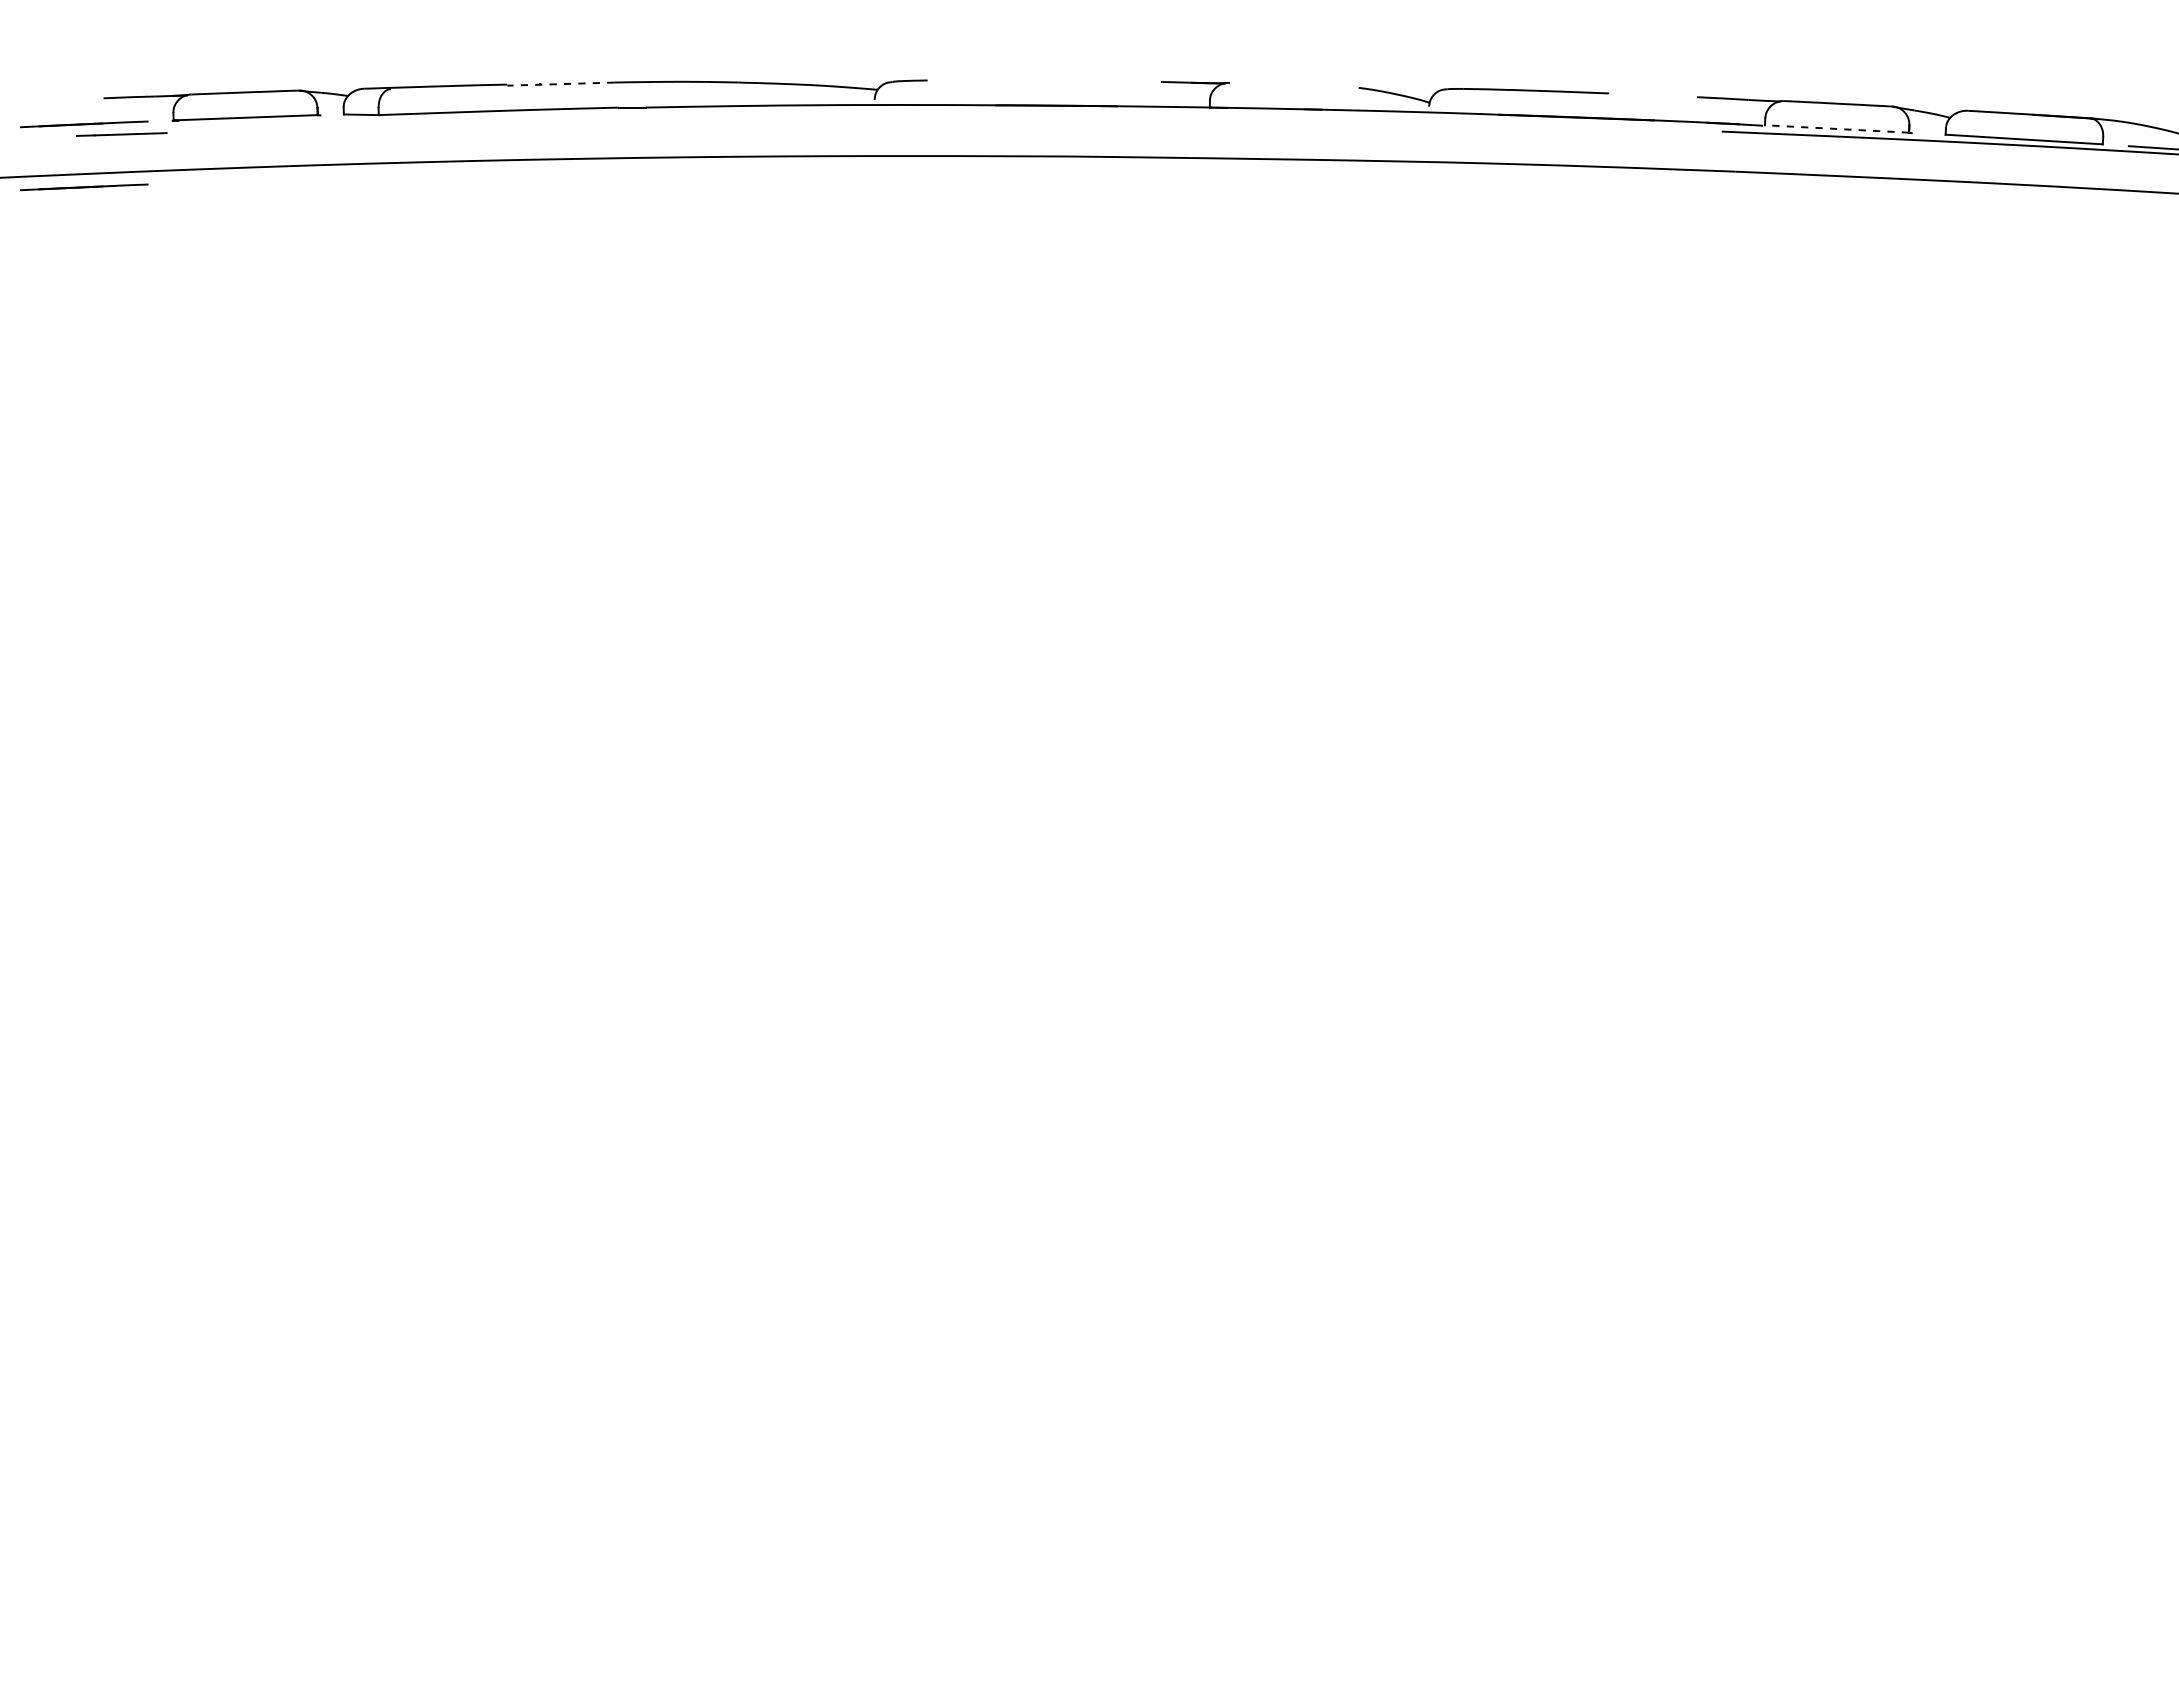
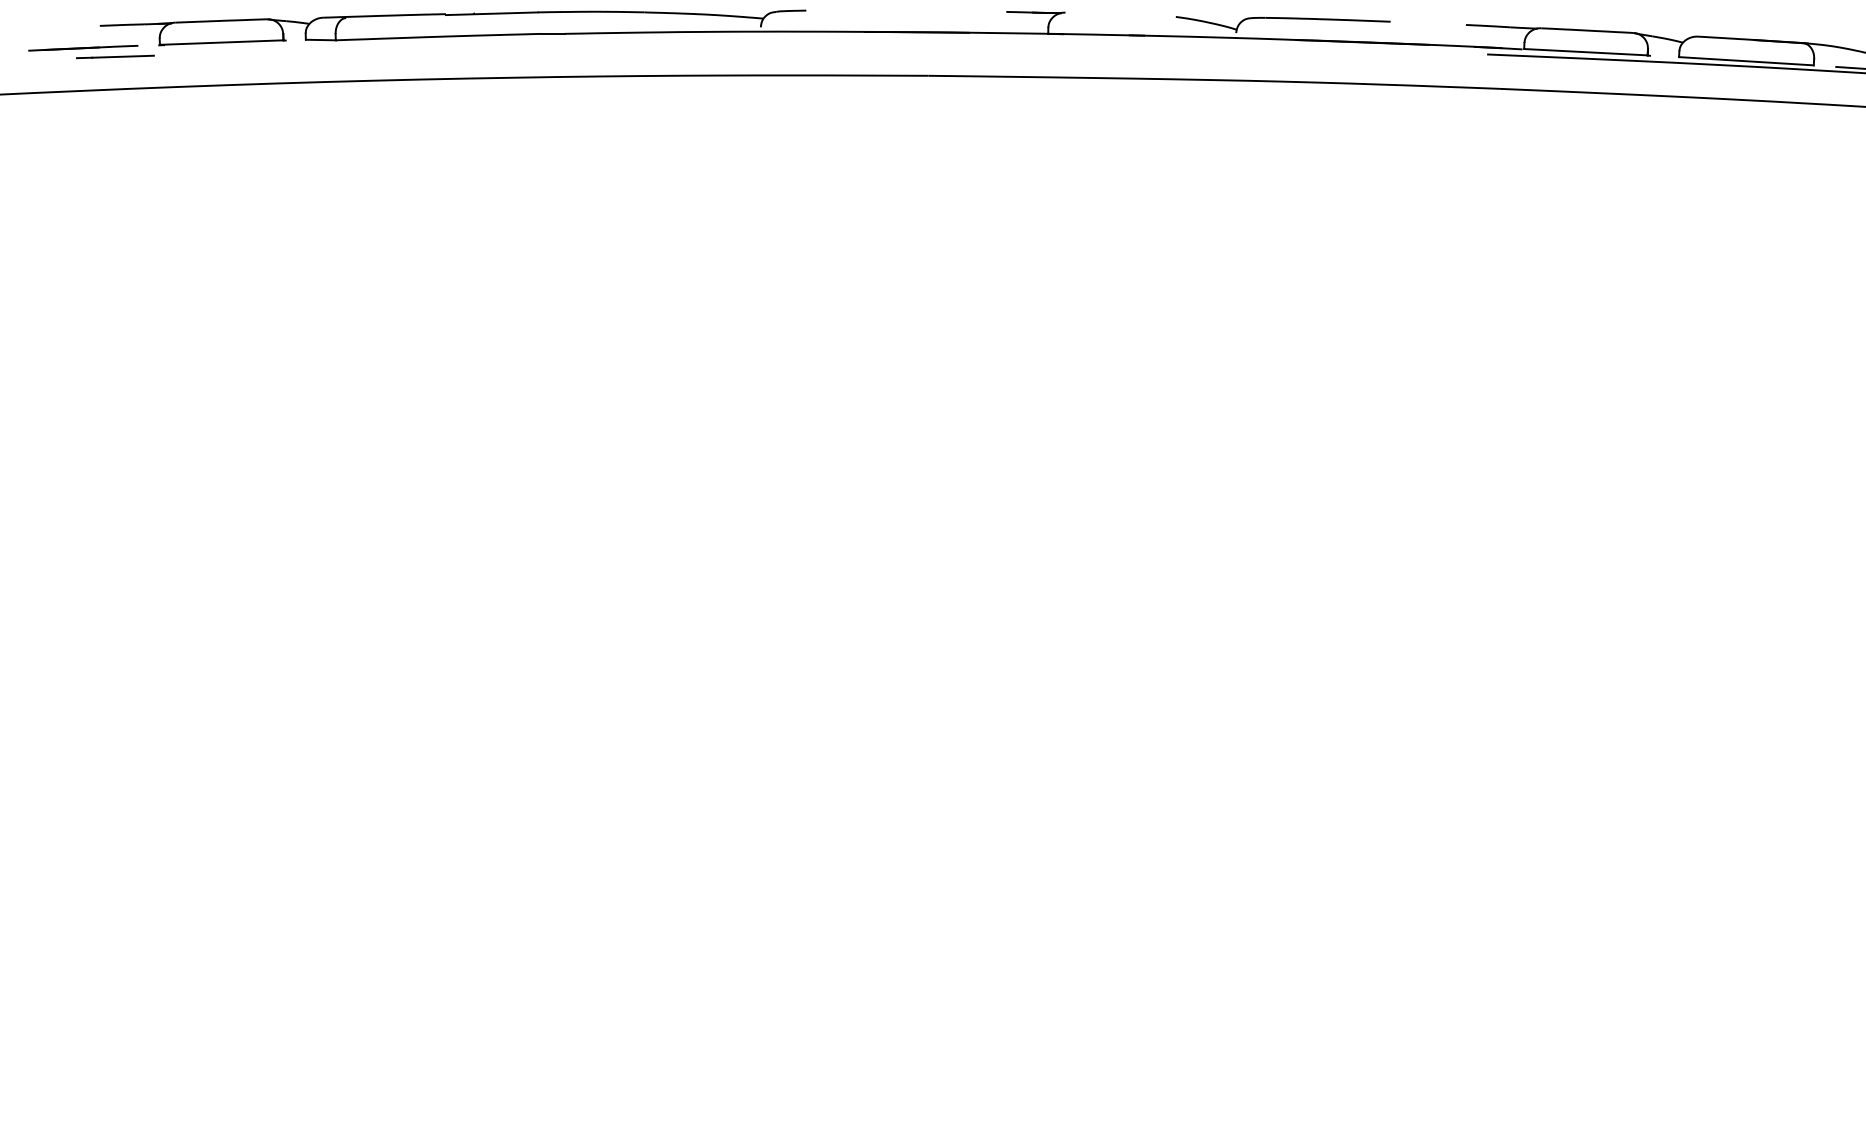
line: (560, 84) -> (491, 14), dashed -> solid
line: (1836, 128) -> (1585, 51), dashed -> solid
line: (84, 187) -> (83, 102), removed

